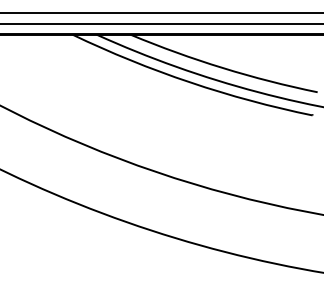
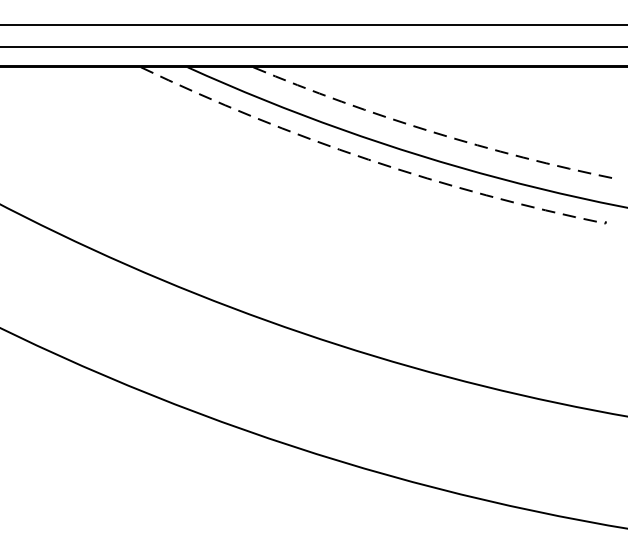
arc: (222, 68) -> (431, 132), solid -> dashed
arc: (190, 82) -> (369, 159), solid -> dashed

